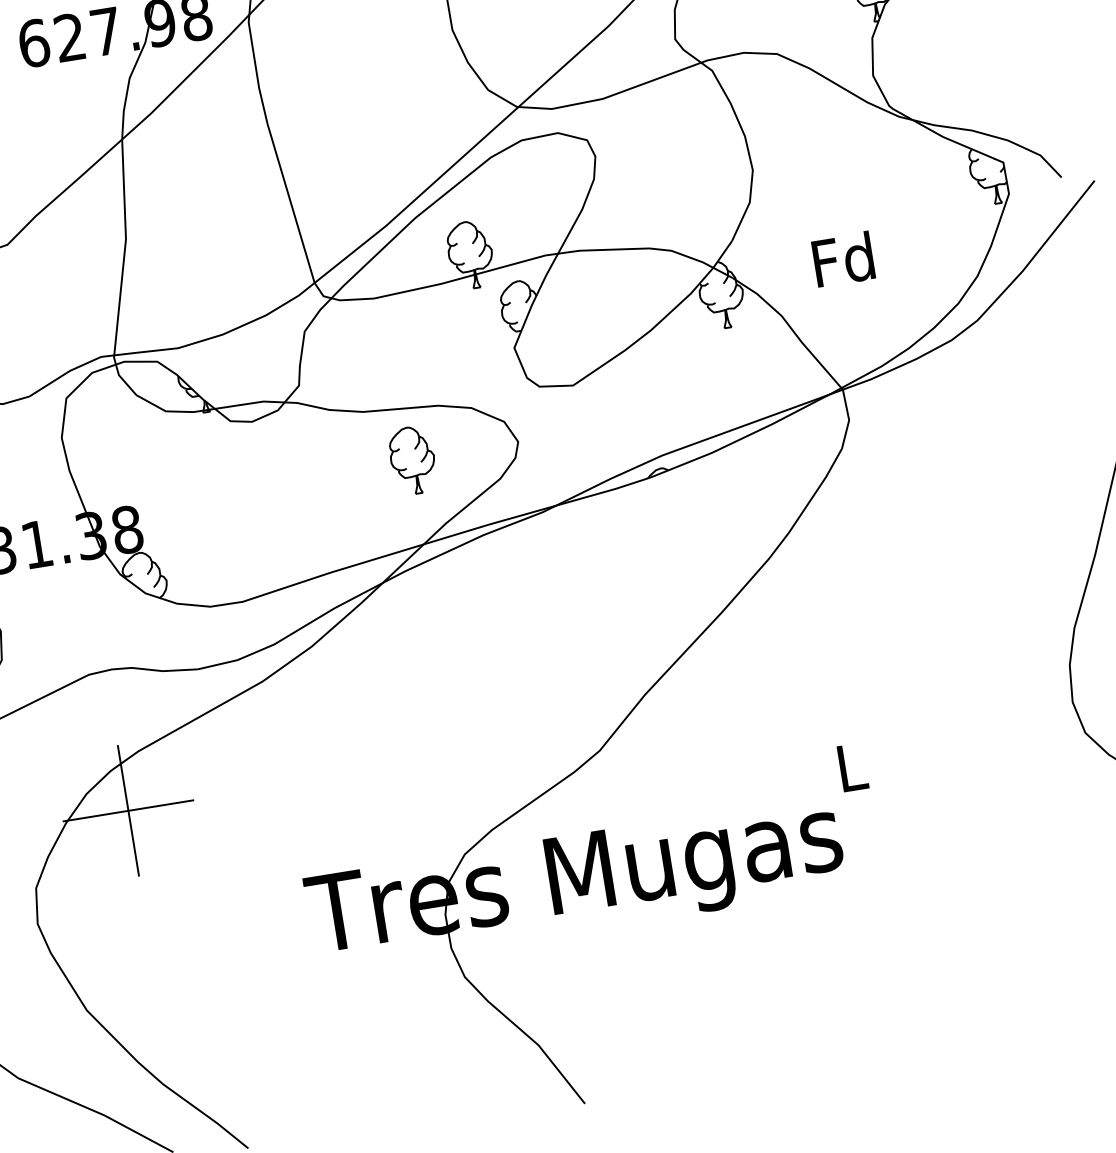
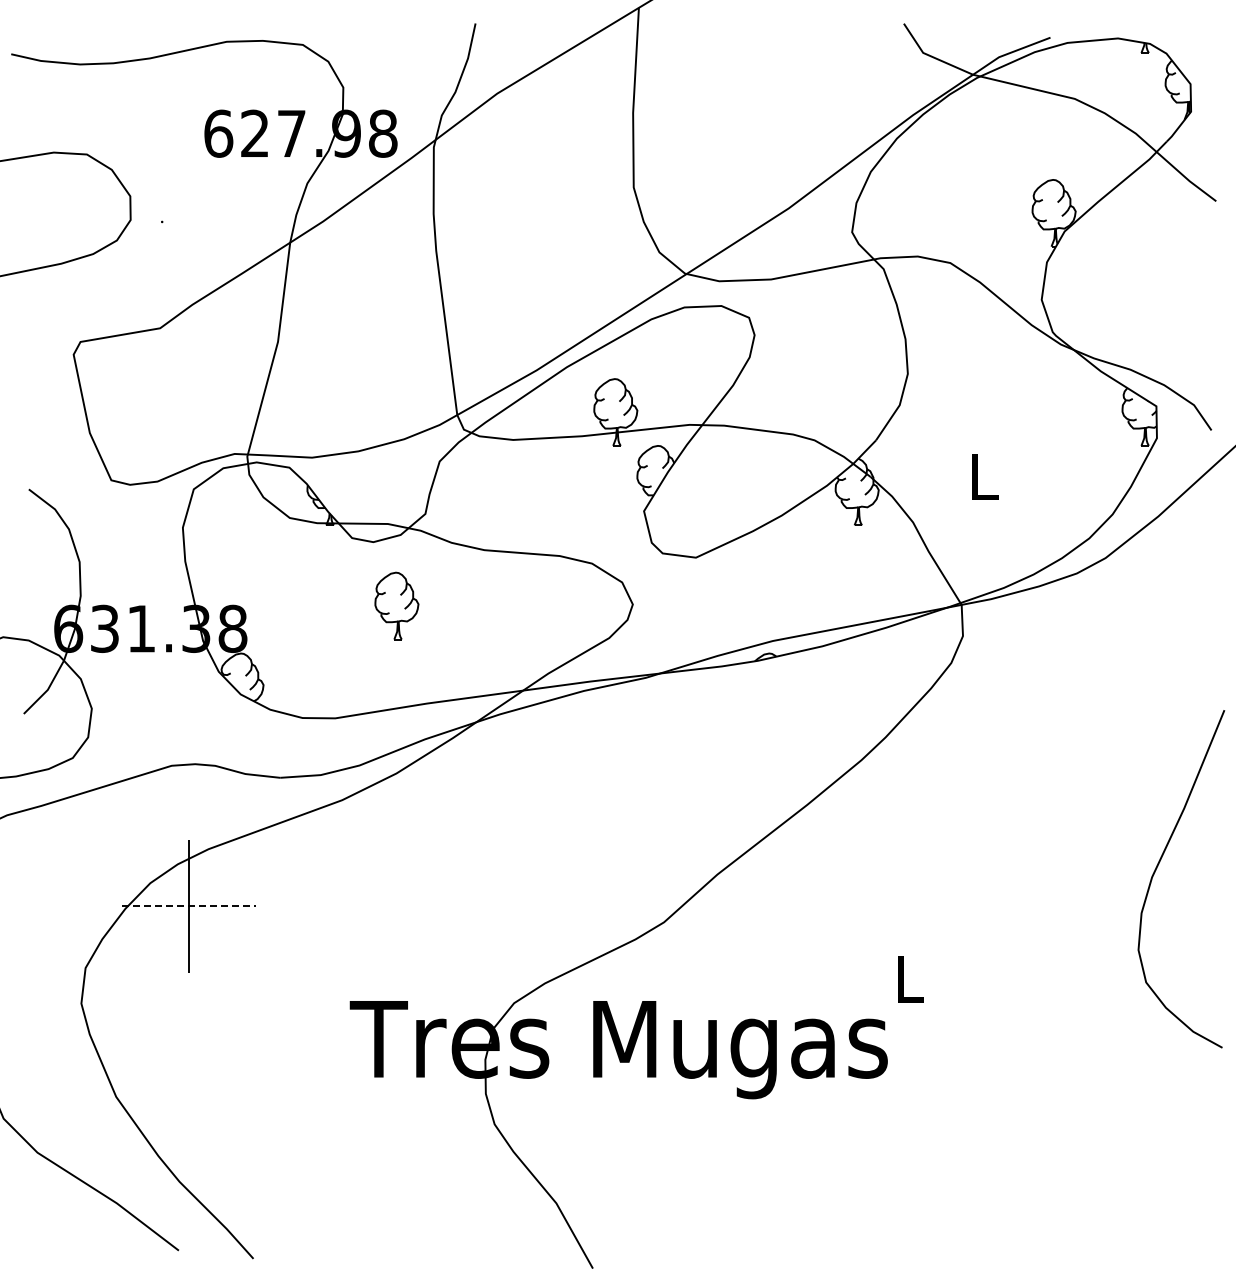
text: (842, 259) -> (982, 476), Fd -> L
part: (412, 460) -> (396, 605), moved
line: (128, 810) -> (189, 906), solid -> dashed

